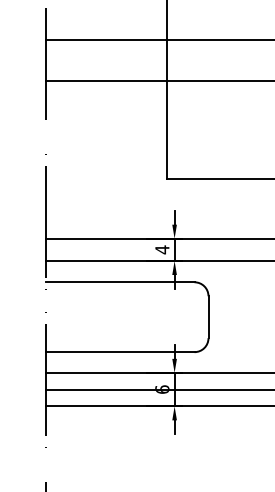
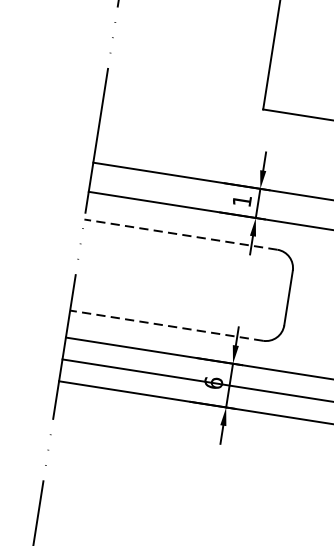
text: (162, 249) -> (242, 200), 4 -> 1
line: (119, 282) -> (179, 234), solid -> dashed
line: (119, 352) -> (165, 325), solid -> dashed

